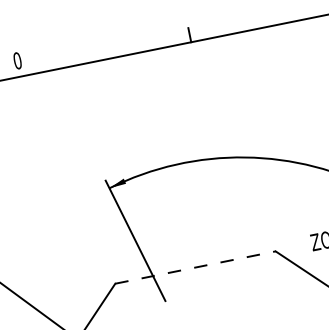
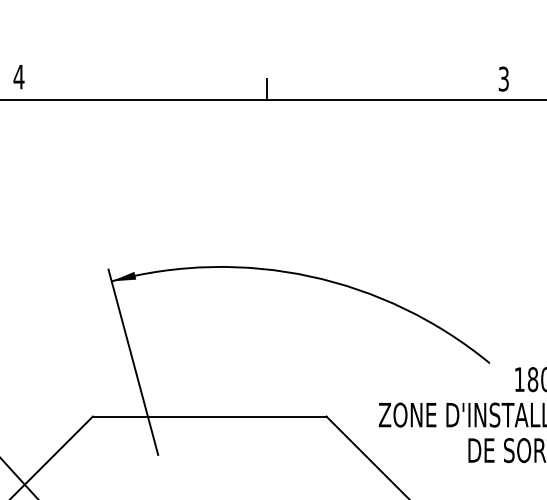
text: (17, 60) -> (18, 76), 0 -> 4
line: (195, 267) -> (209, 416), dashed -> solid

